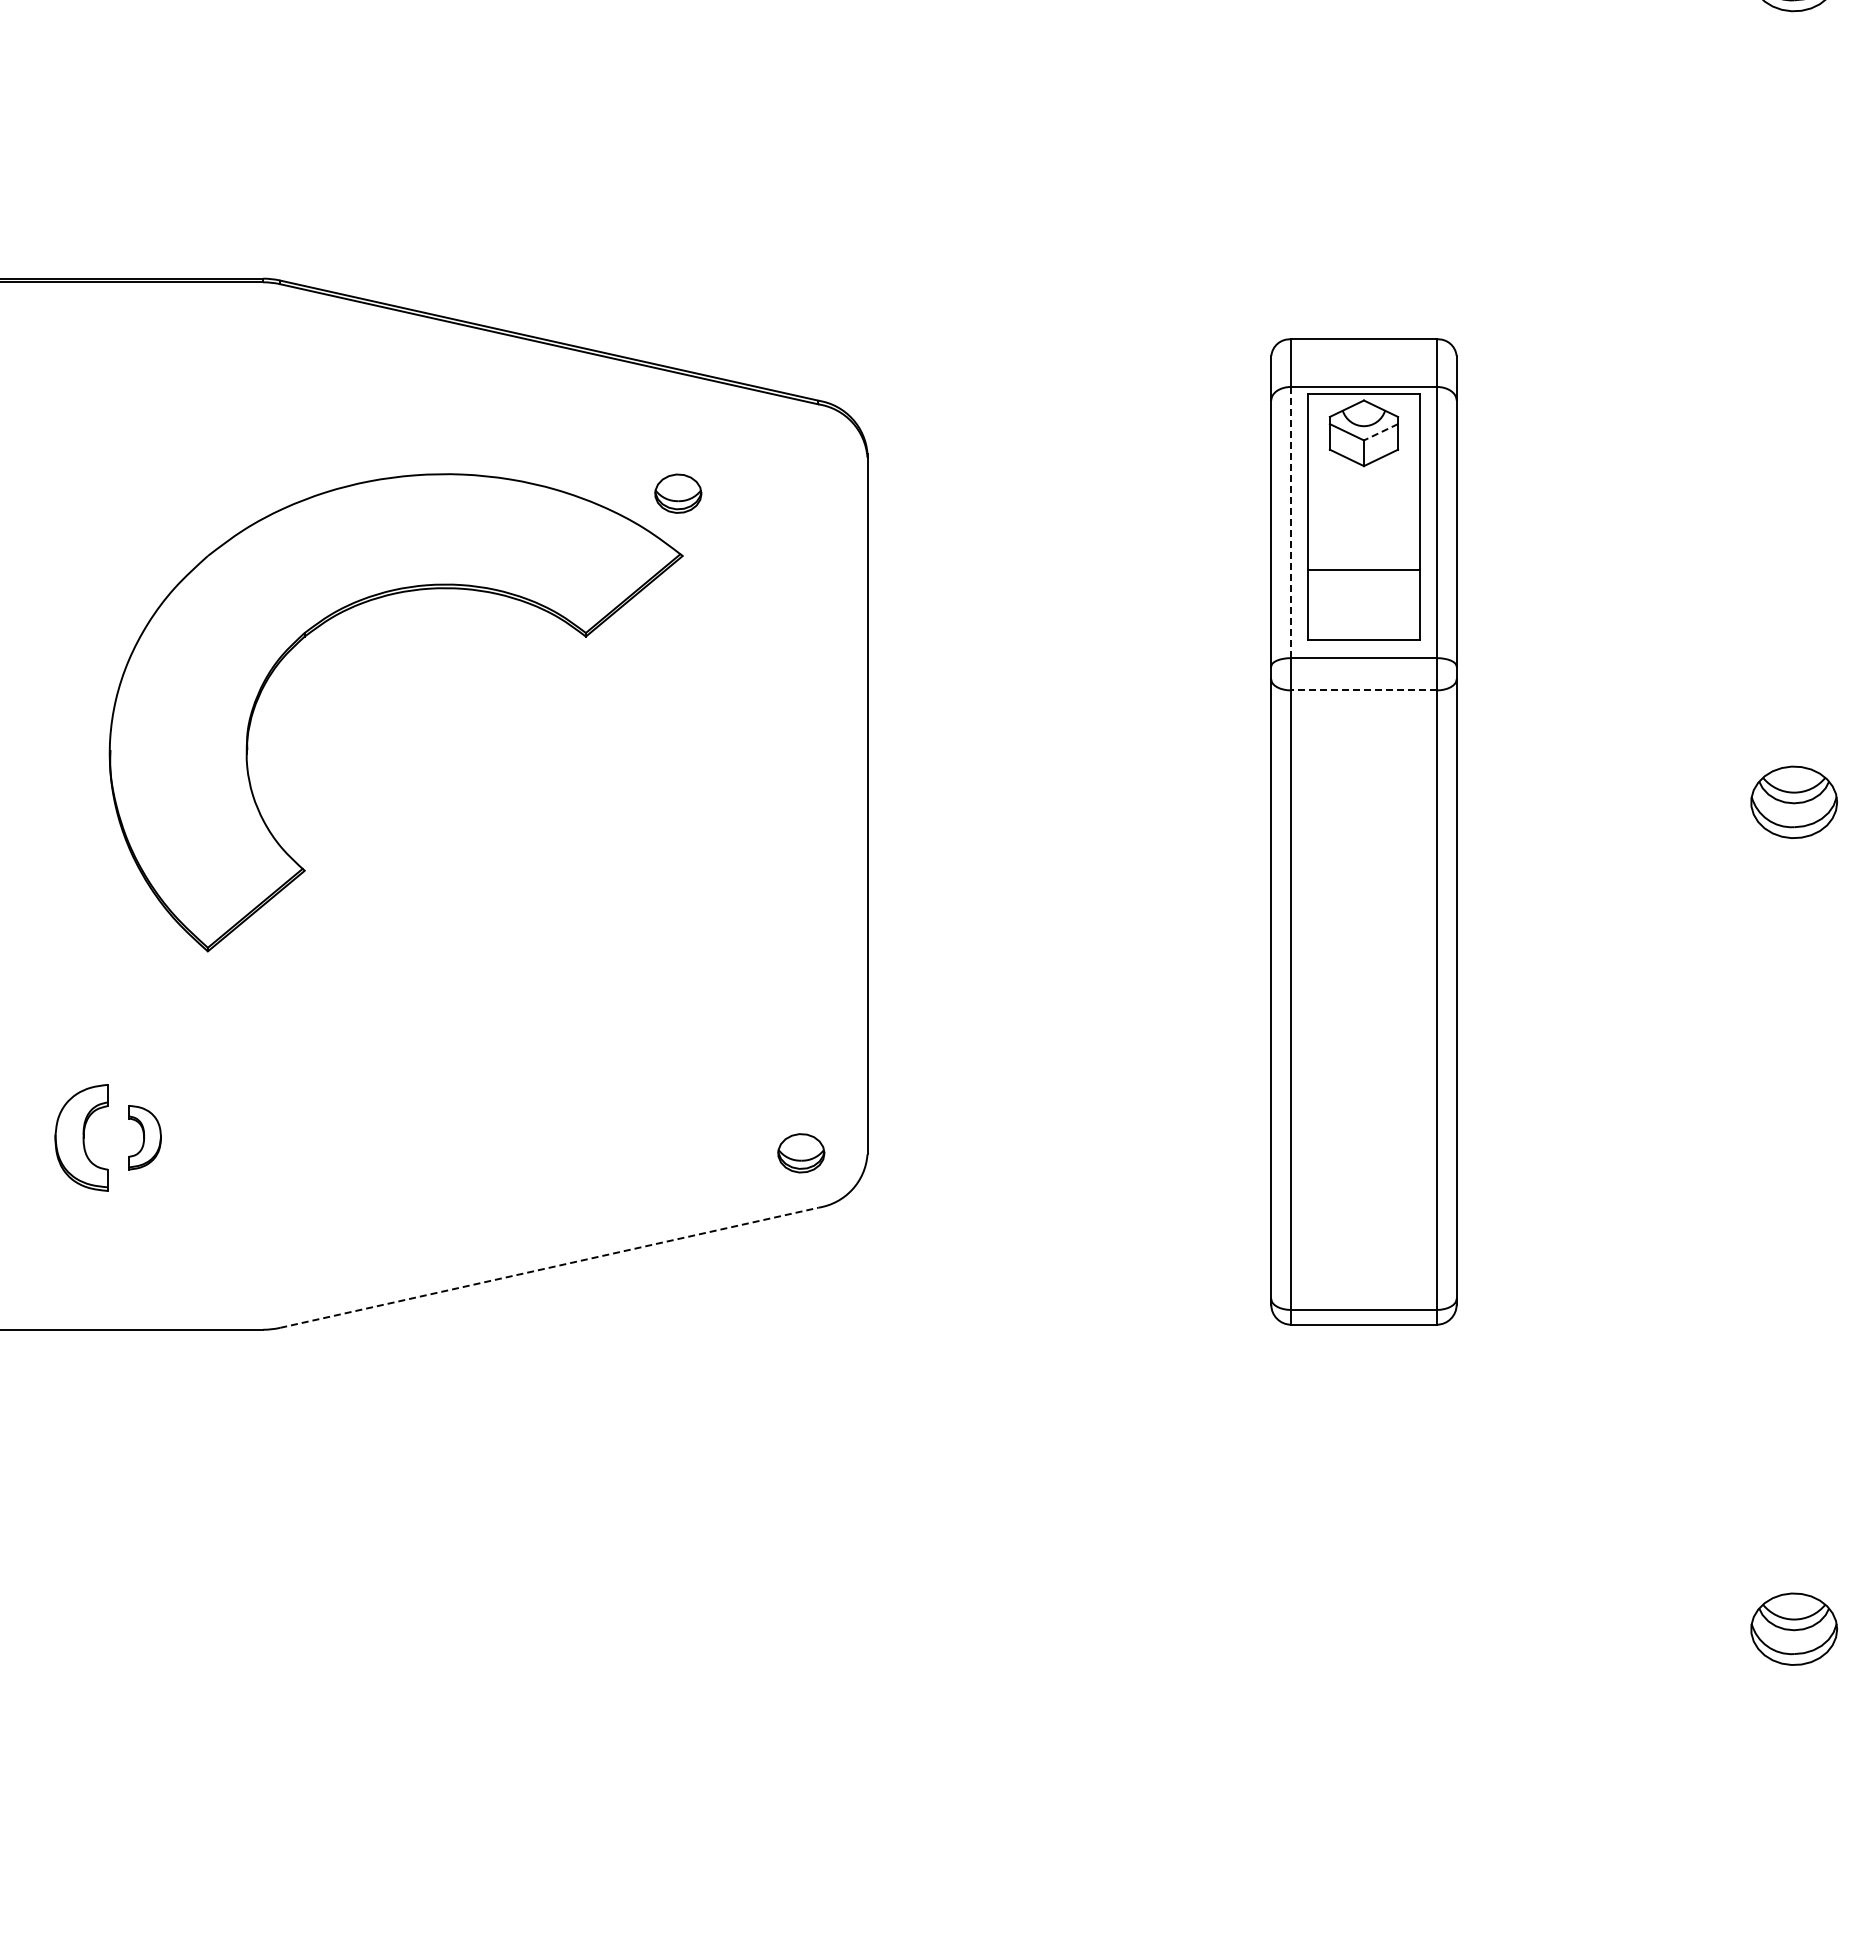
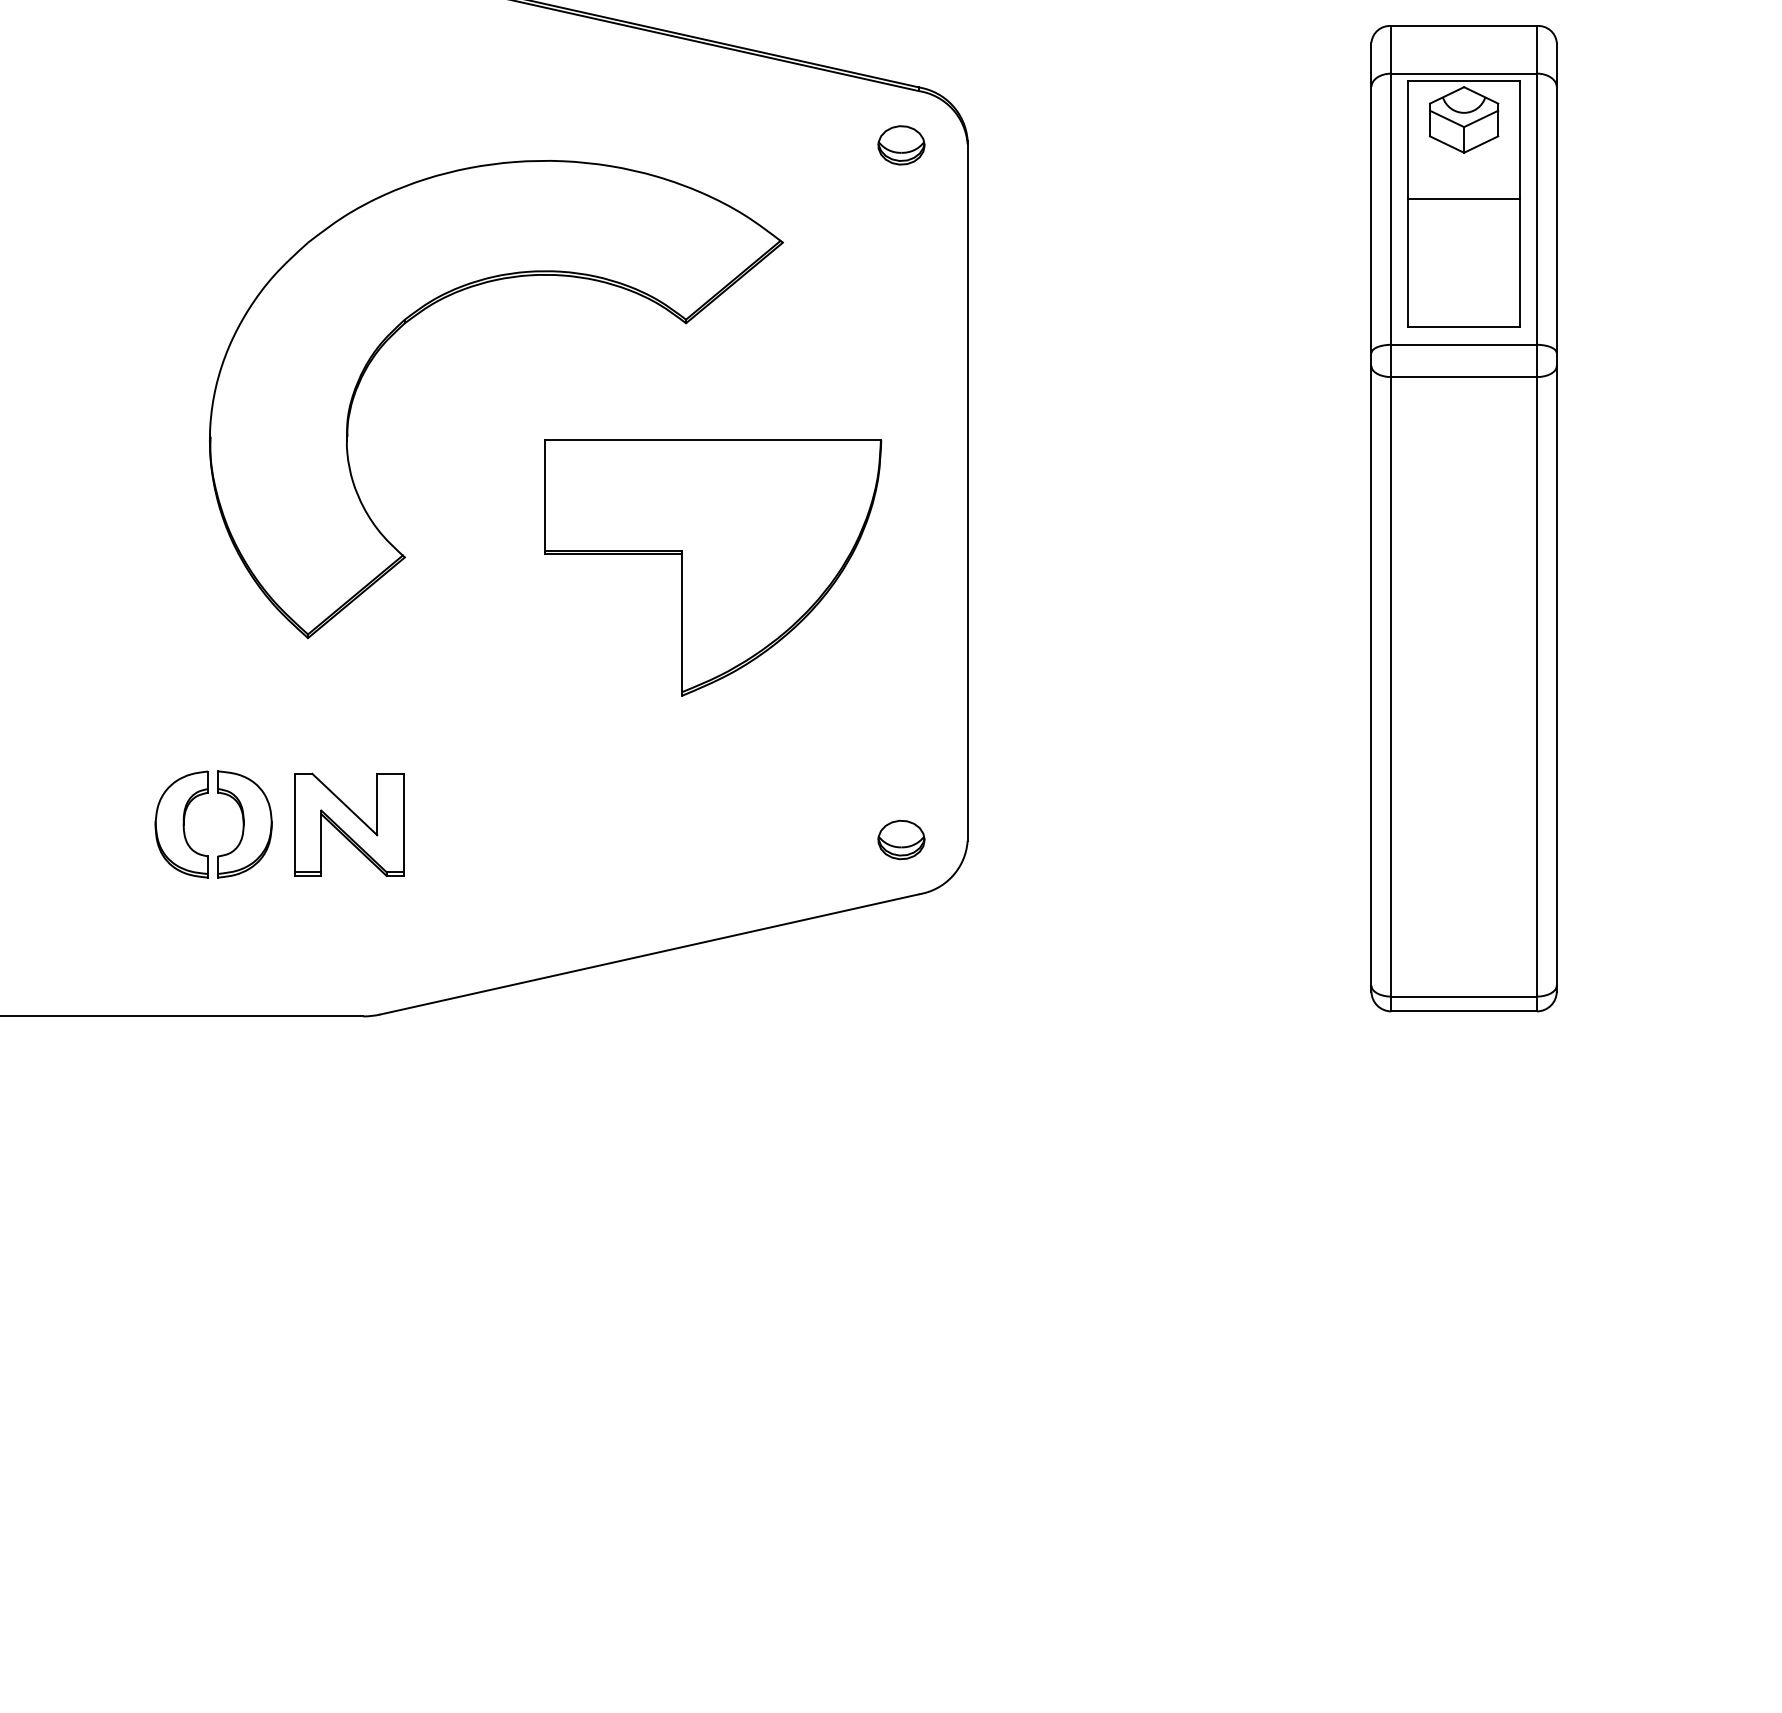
line: (1381, 432) -> (1481, 119), dashed -> solid
part: (678, 493) -> (901, 145), moved
line: (1291, 522) -> (1391, 209), dashed -> solid
line: (1363, 569) -> (1463, 198), moved
line: (1363, 690) -> (1463, 377), dashed -> solid
part: (612, 881) -> (712, 568), added
part: (144, 1137) -> (244, 824), size x1.67
part: (249, 1138) -> (349, 825), added
line: (549, 1267) -> (649, 954), dashed -> solid

